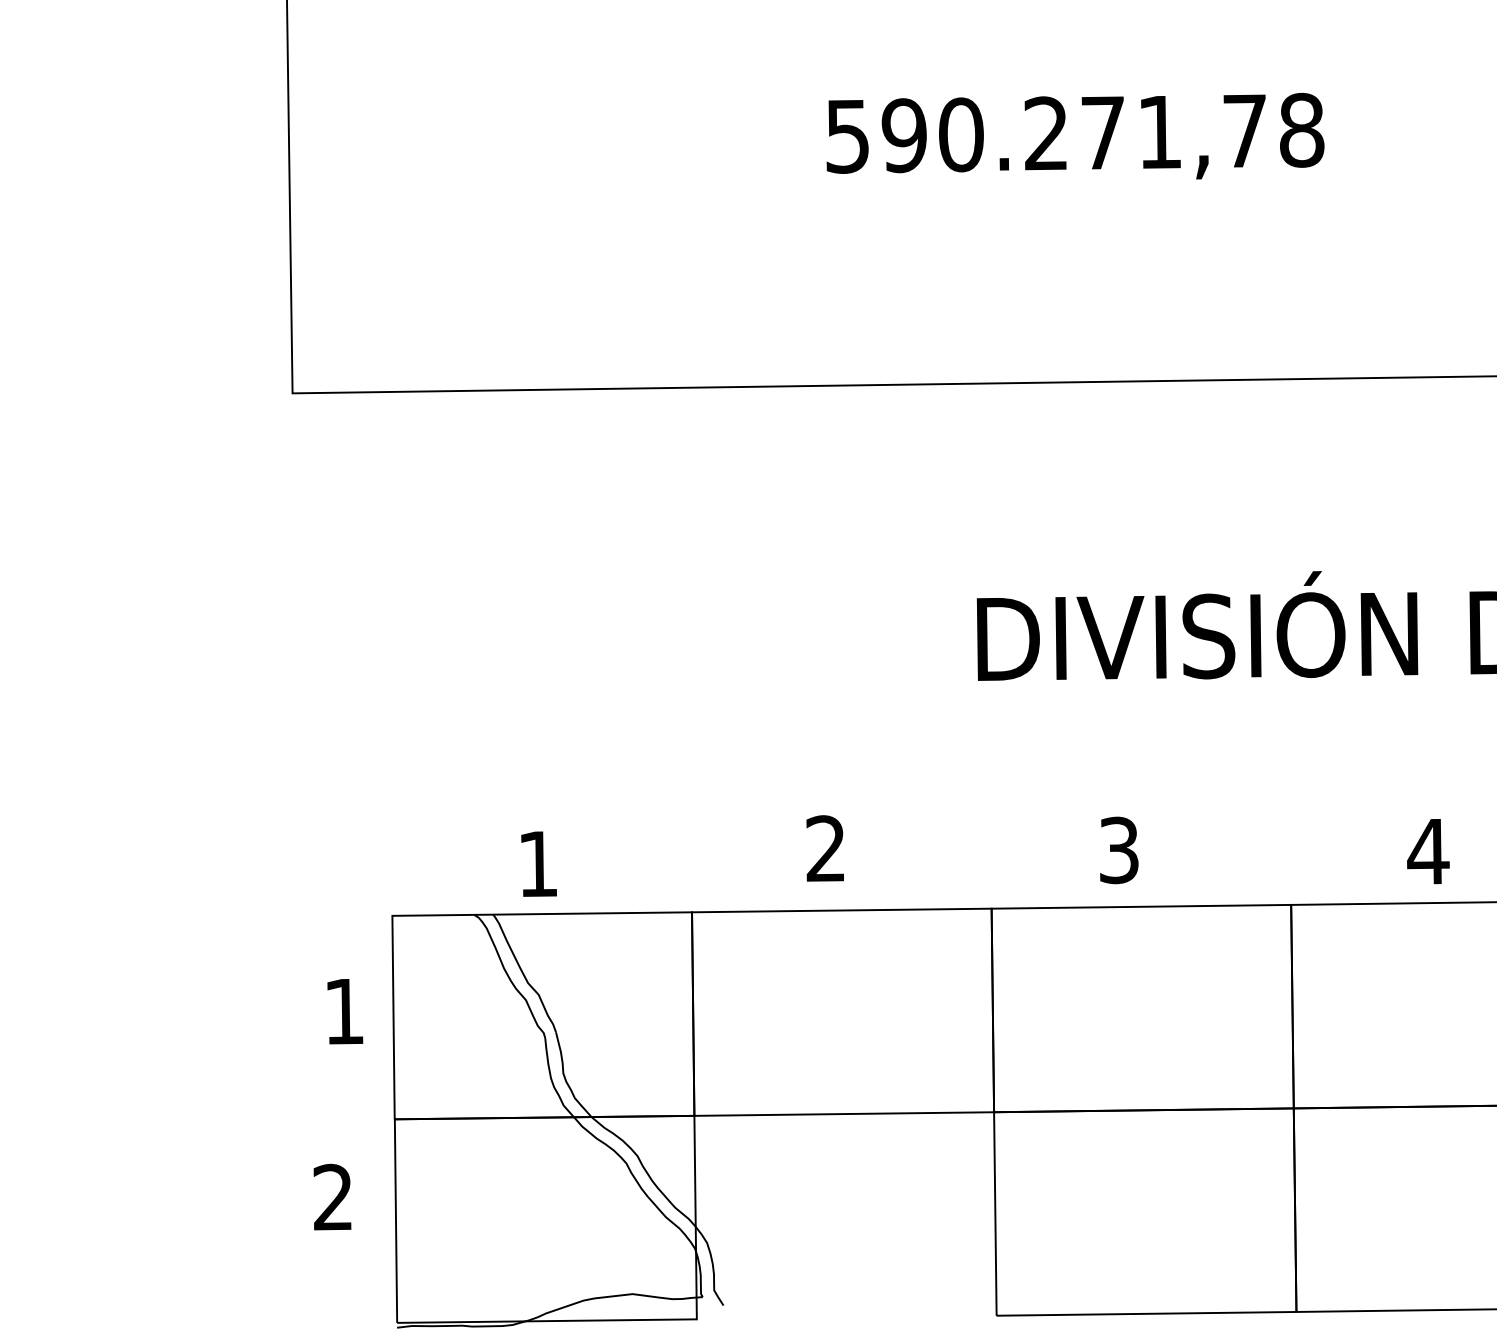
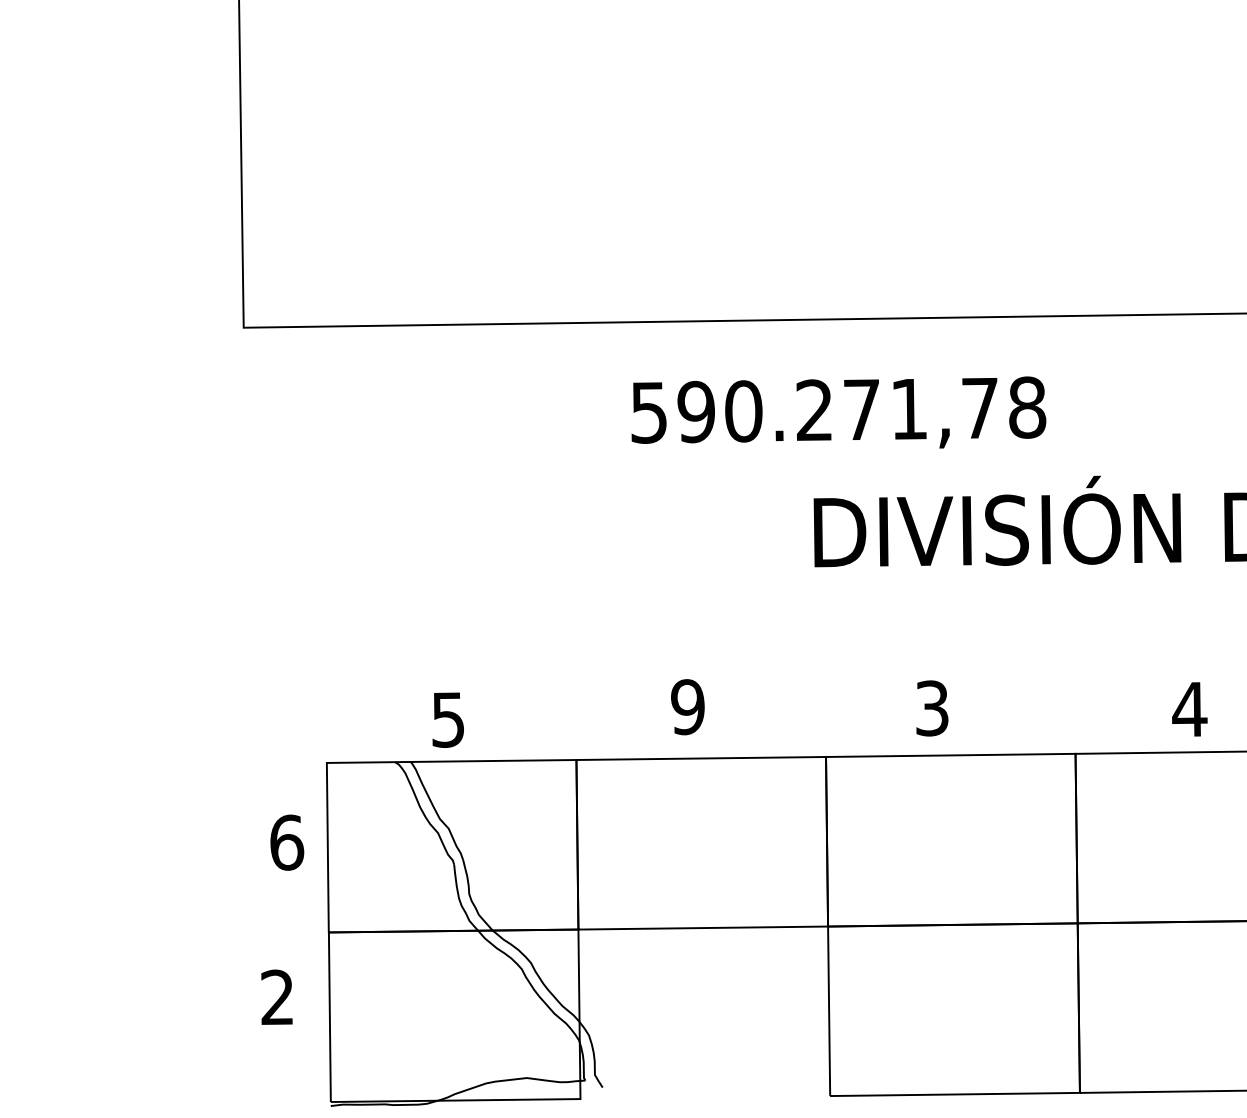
text: (1075, 136) -> (838, 412), moved
text: (825, 849) -> (687, 707), 2 -> 9
text: (537, 863) -> (447, 719), 1 -> 5
text: (345, 1011) -> (287, 842), 1 -> 6

